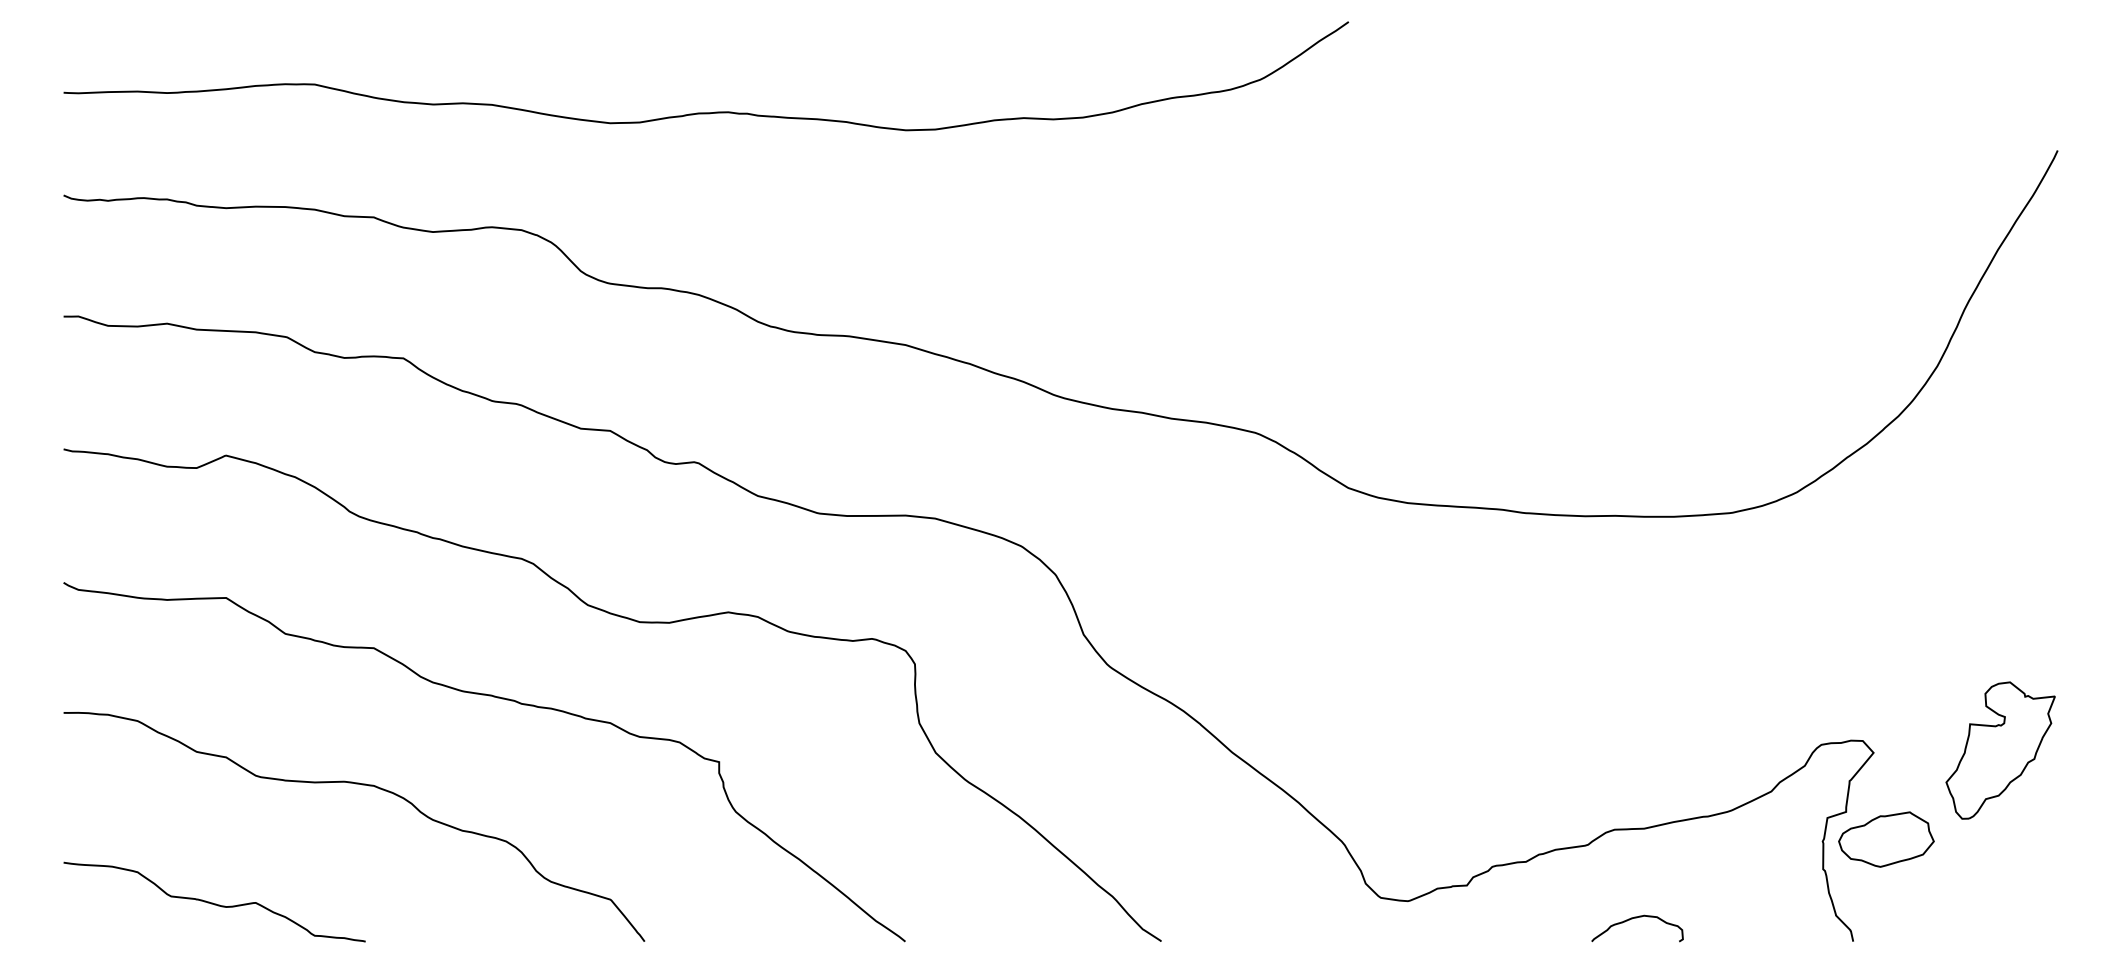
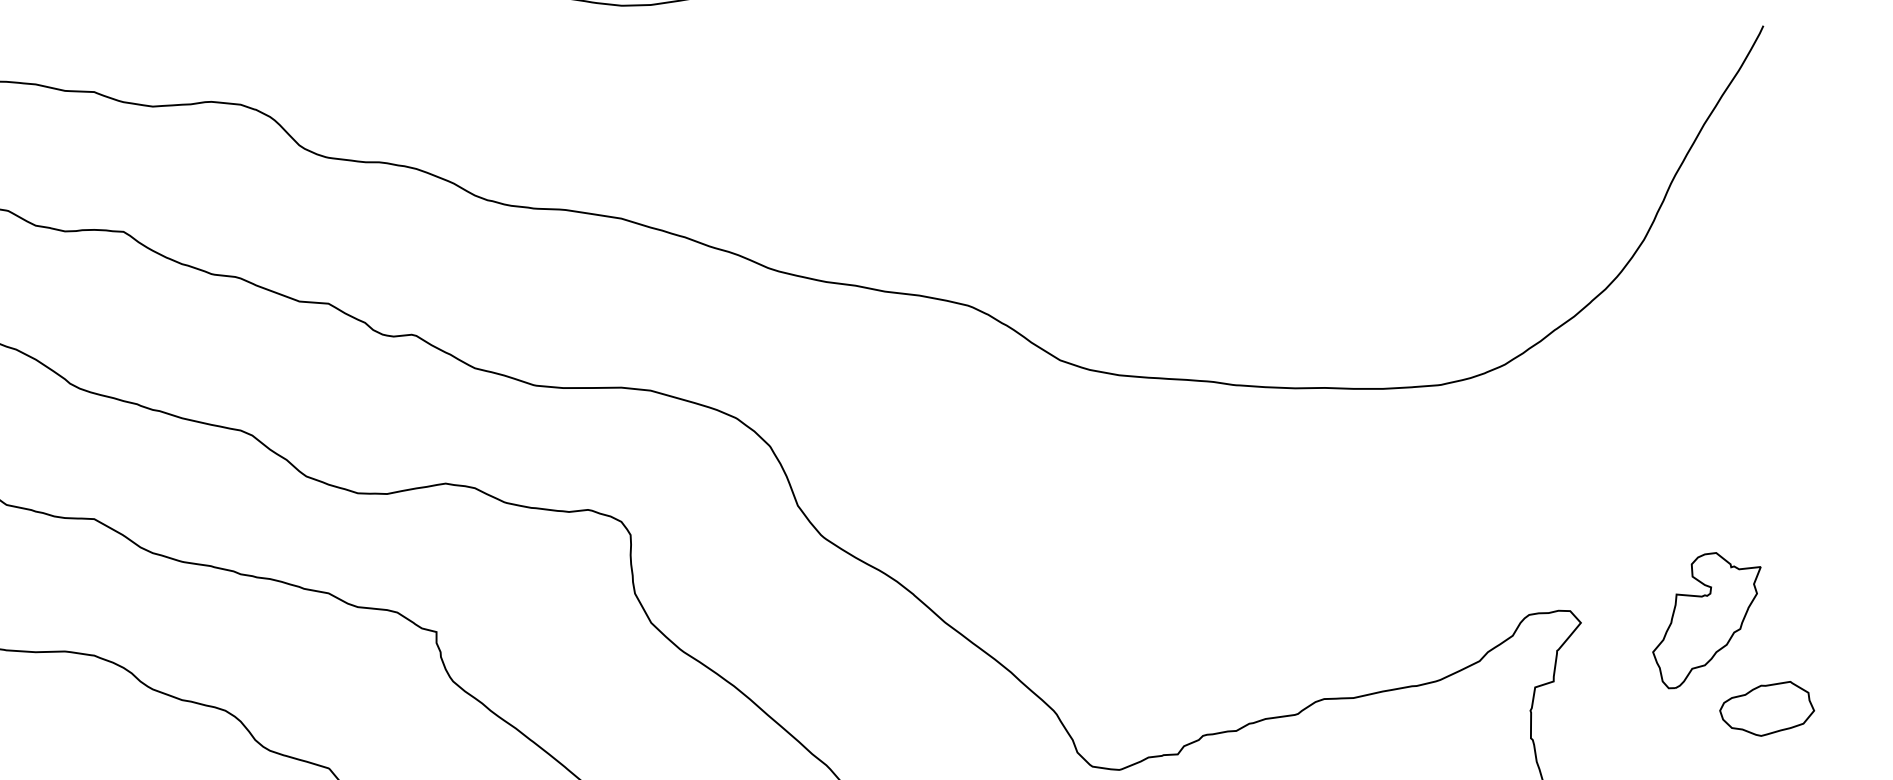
part: (1886, 839) -> (1767, 708), moved

